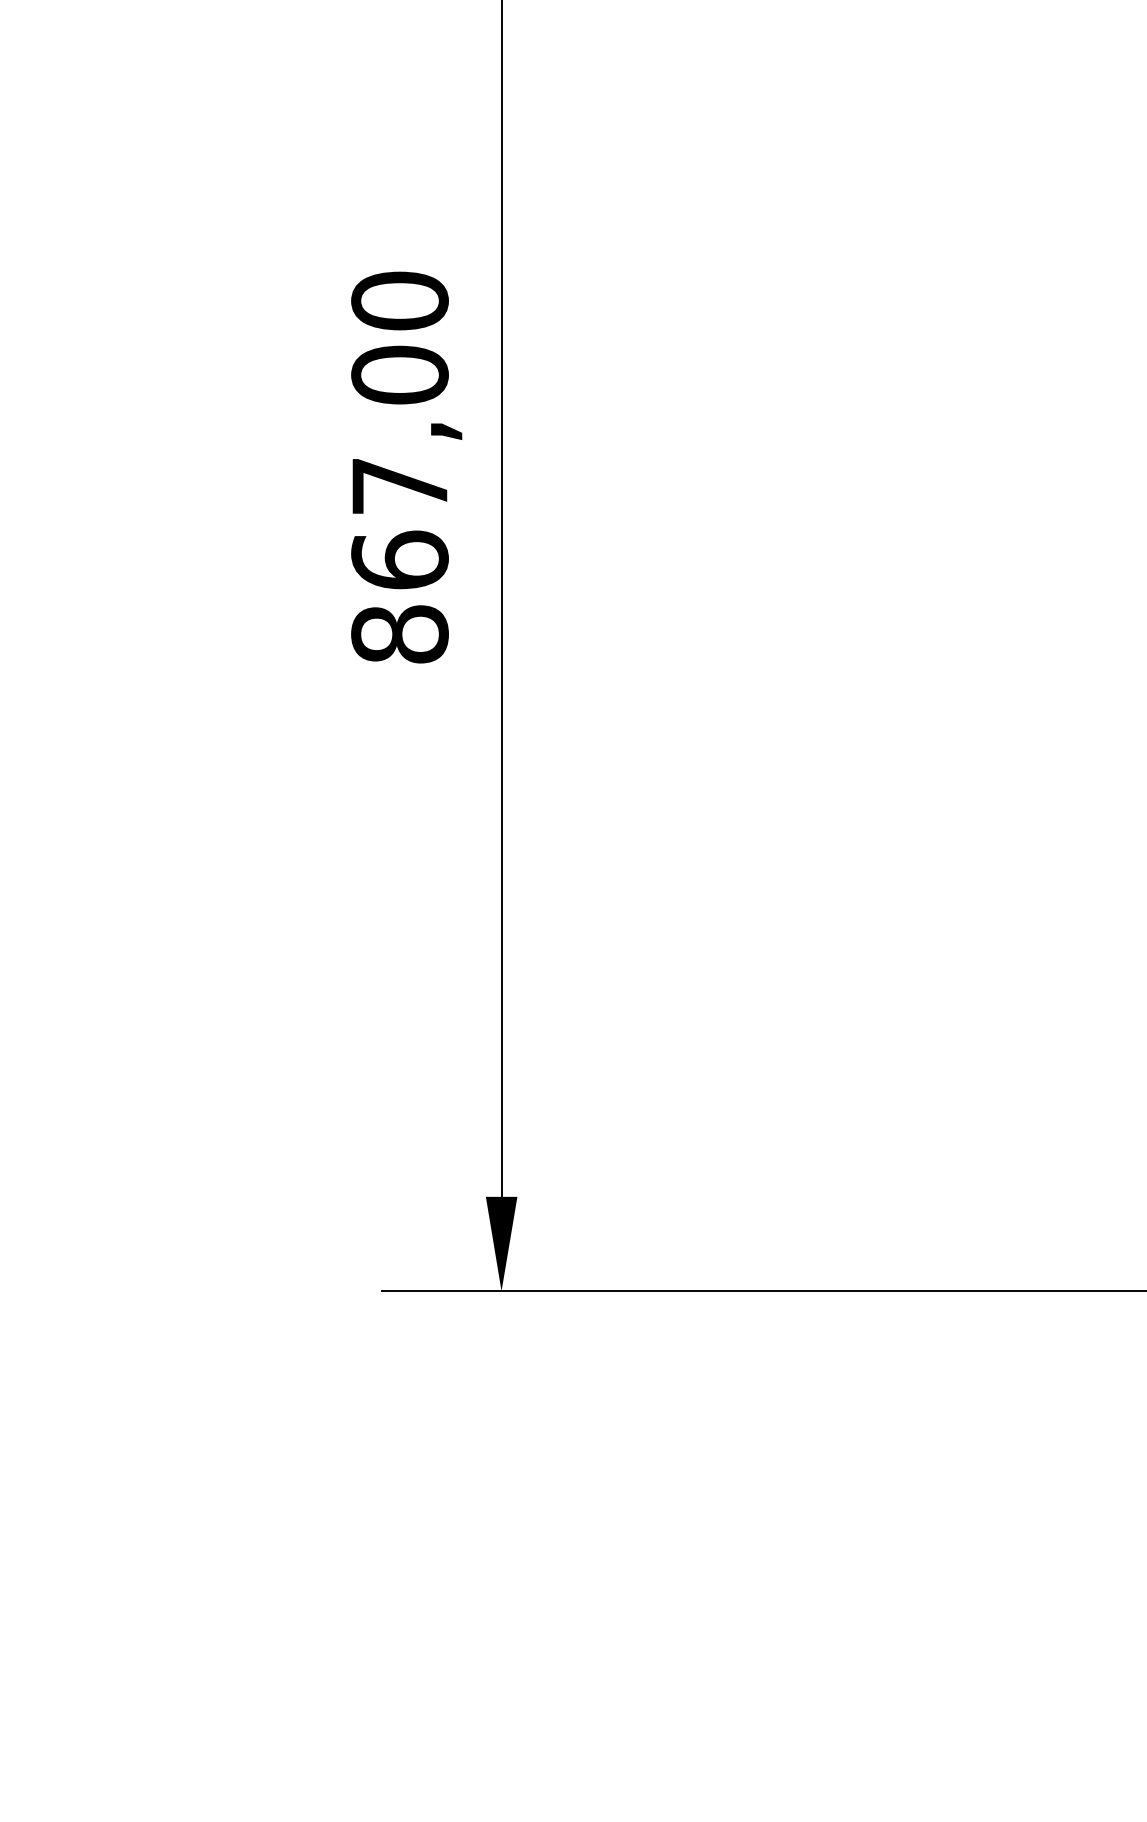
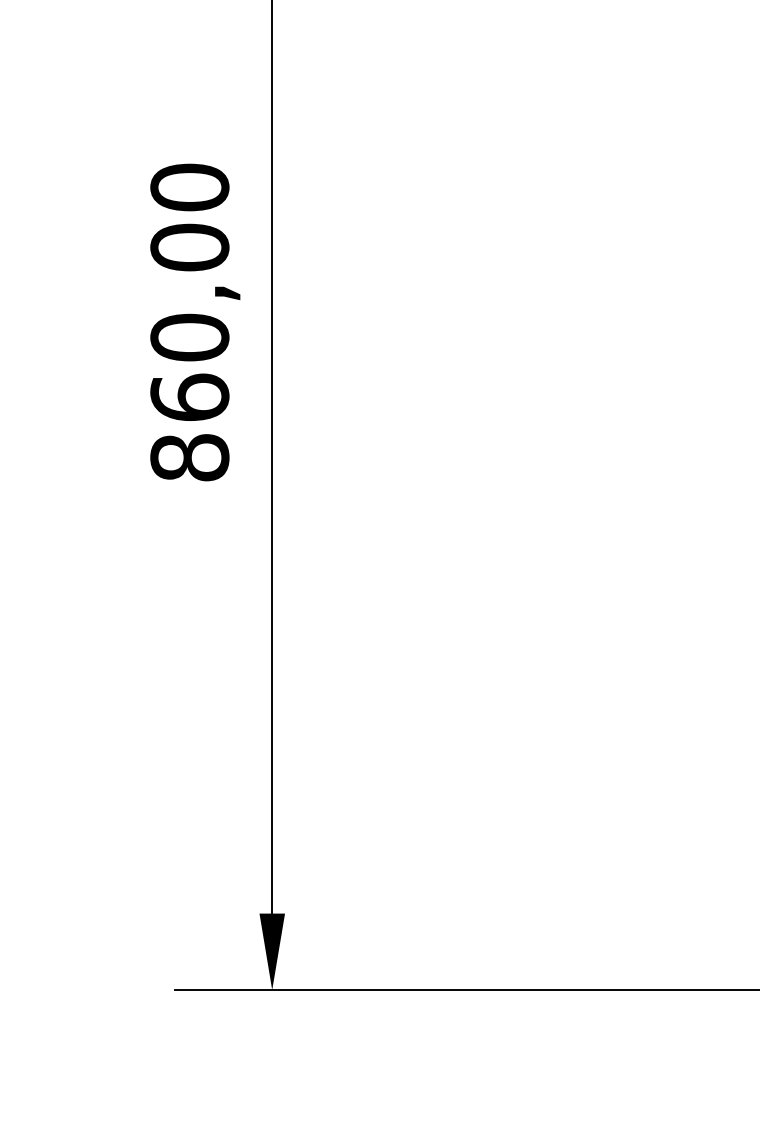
text: (399, 485) -> (189, 337), 867,00 -> 860,00

